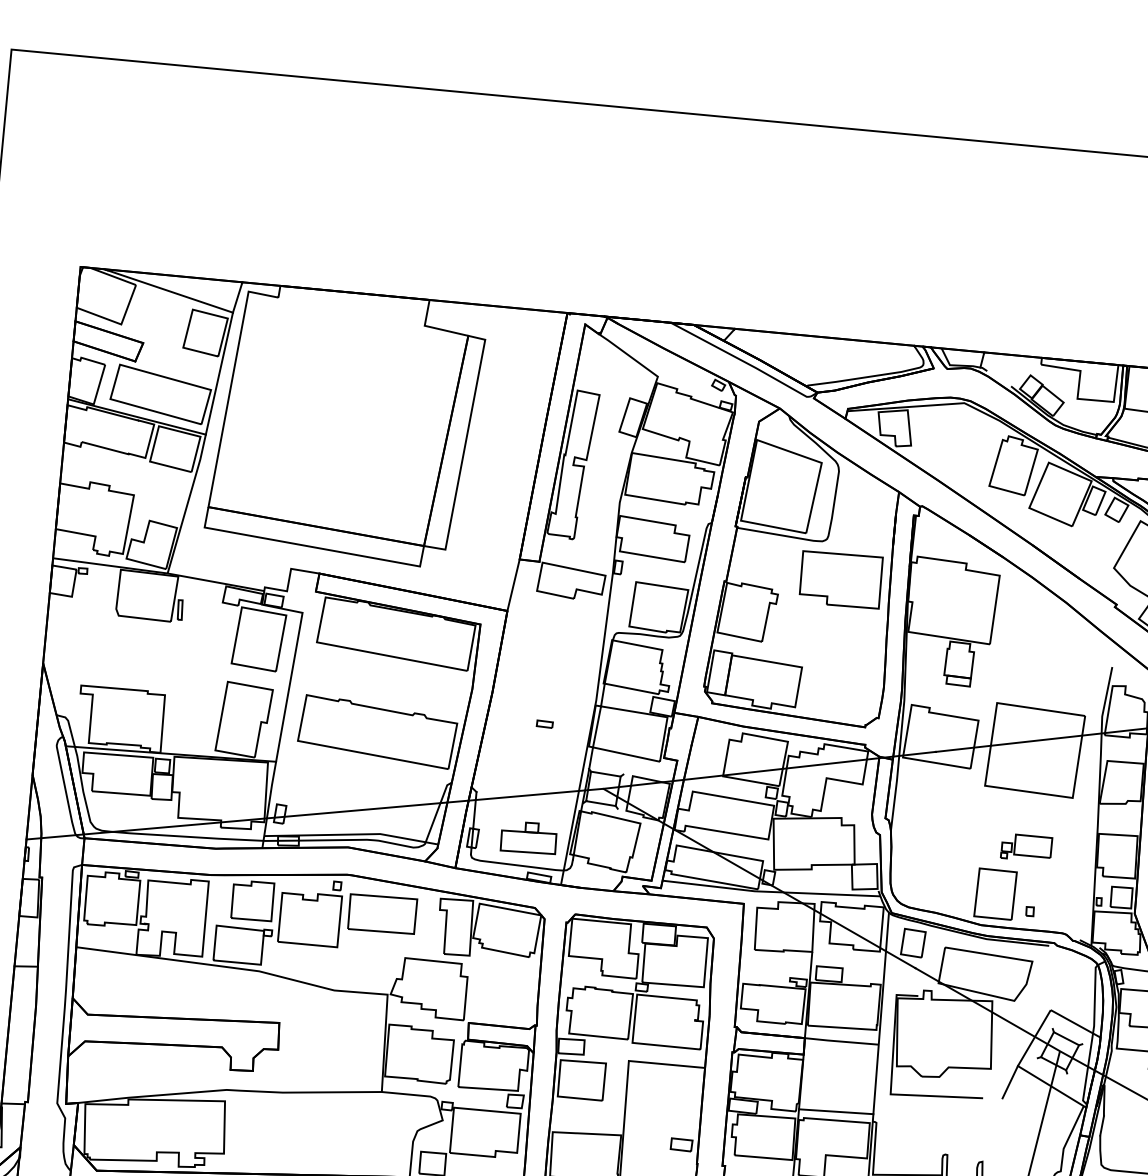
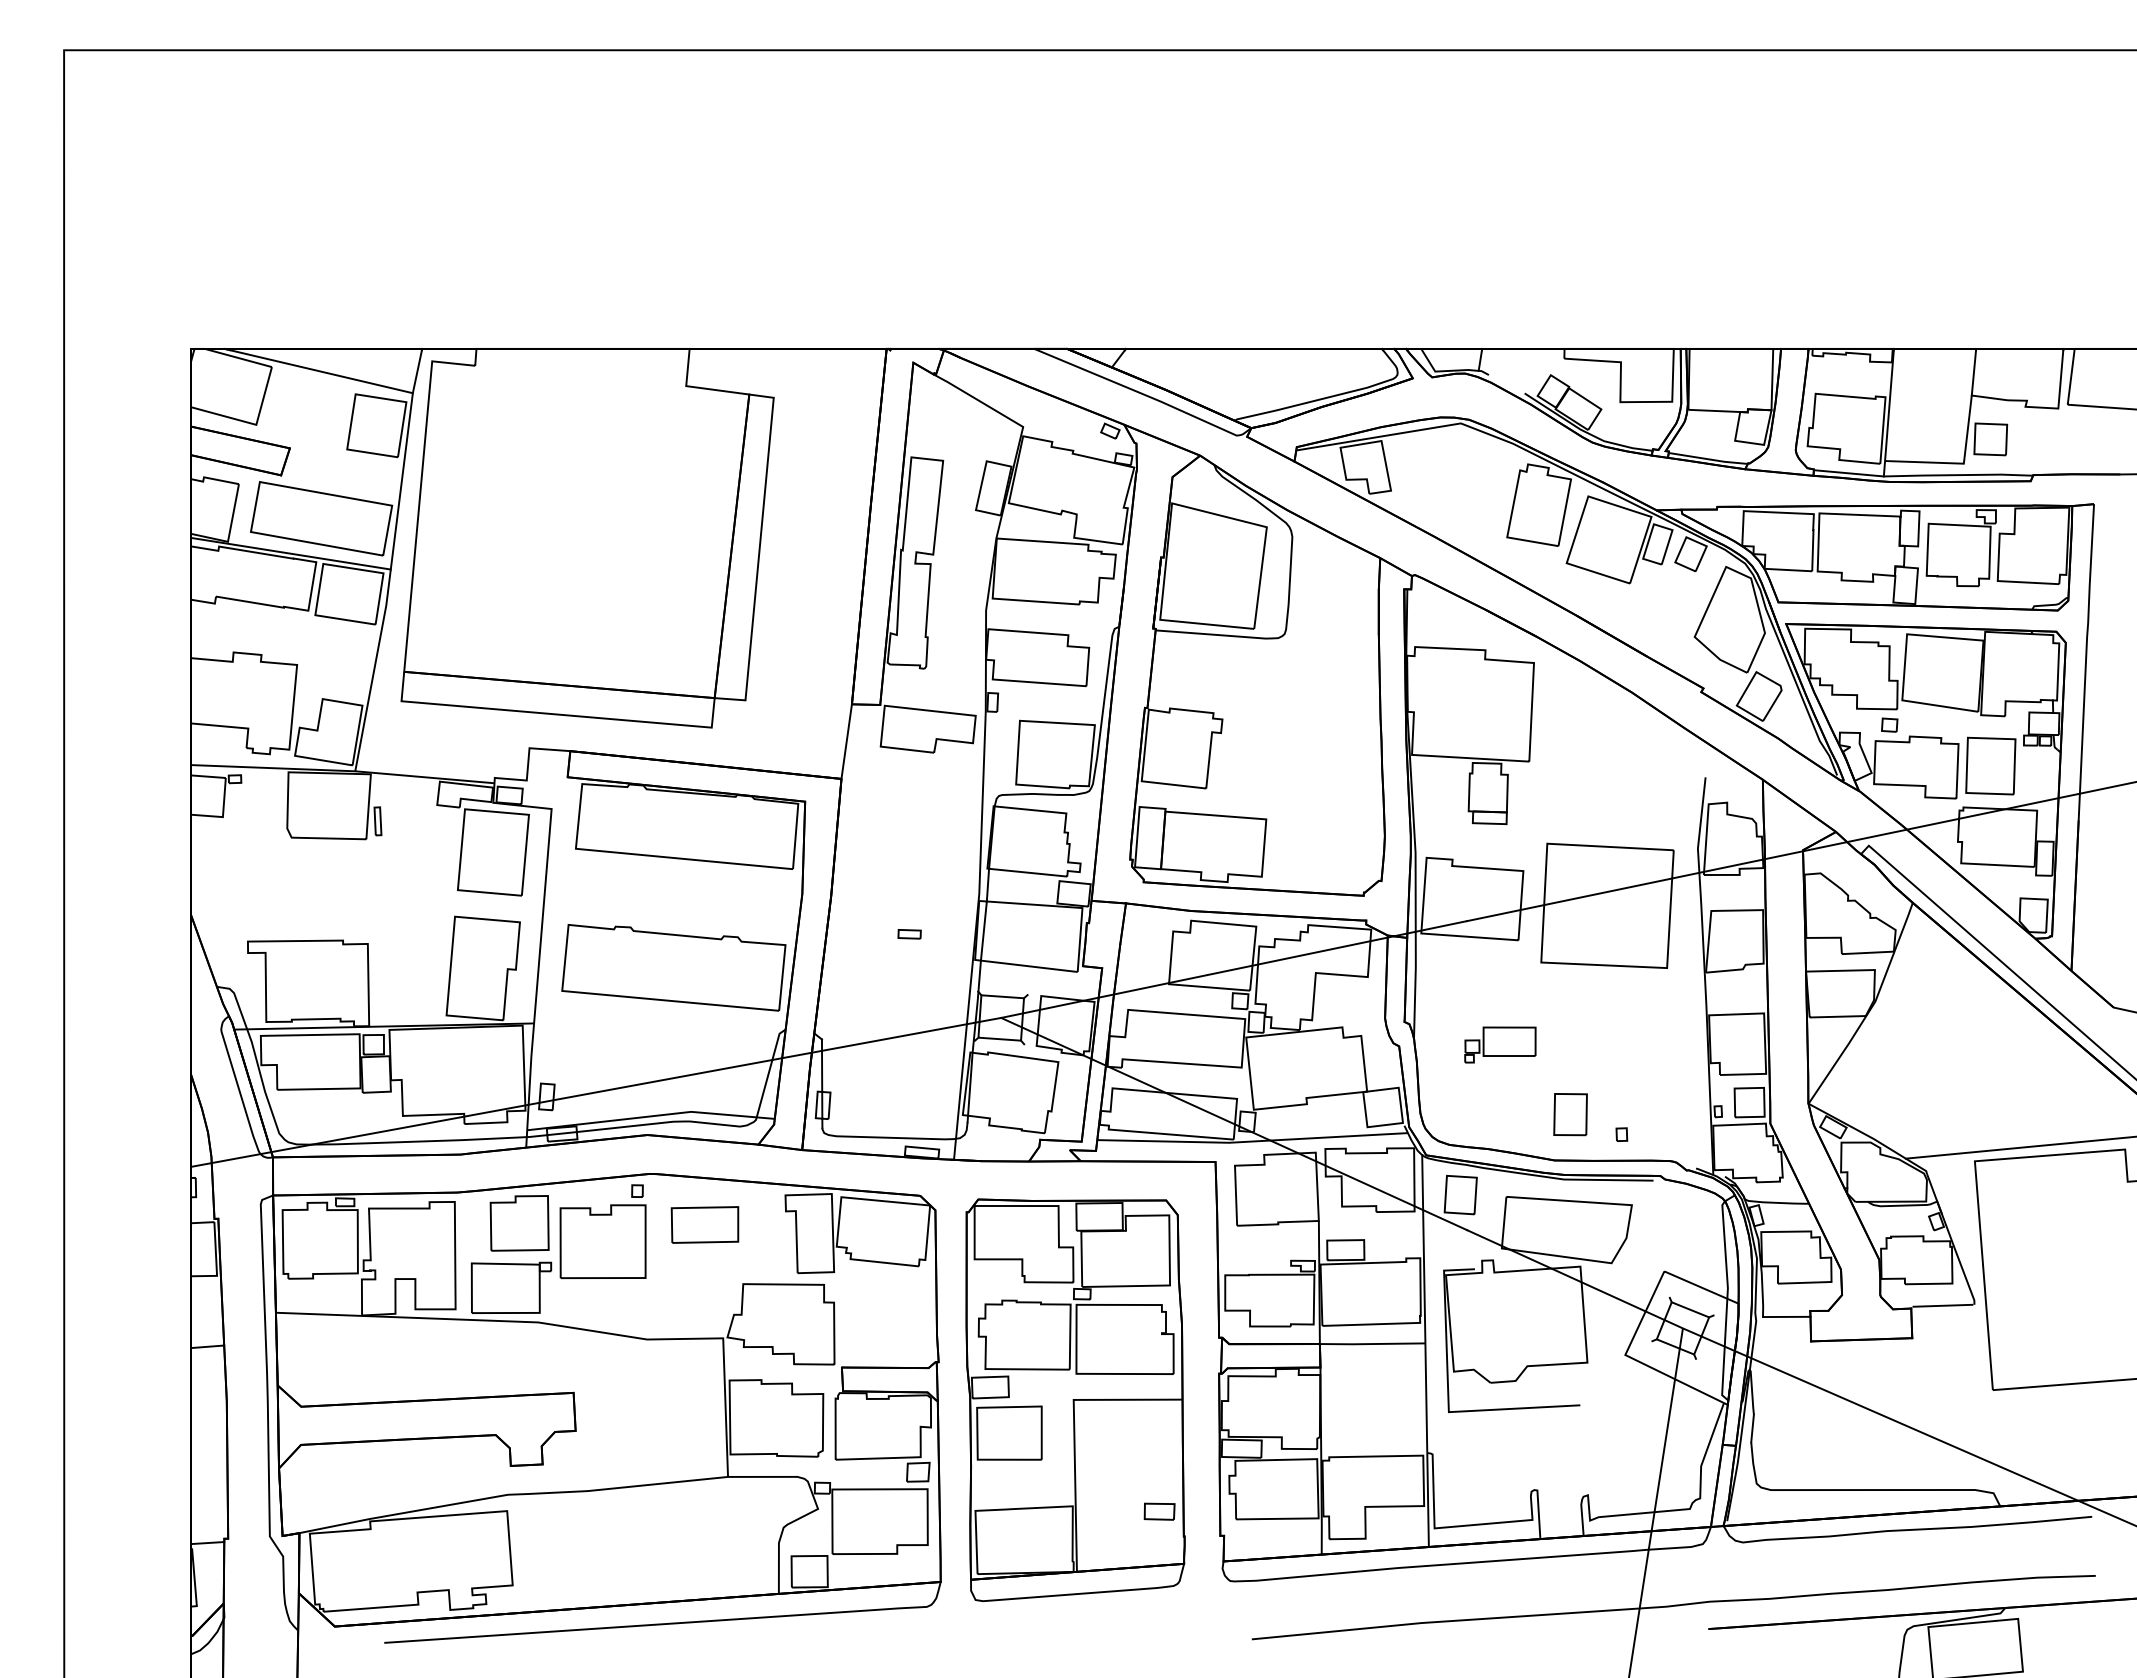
part: (840, 579) -> (1309, 689), removed
part: (529, 837) -> (902, 1096), removed
part: (1026, 847) -> (1500, 1044), moved
part: (995, 894) -> (1570, 1114), size x0.6
part: (382, 913) -> (704, 1224), size x0.7
line: (1010, 1081) -> (1616, 1378), removed
line: (836, 1111) -> (1374, 1443), removed

